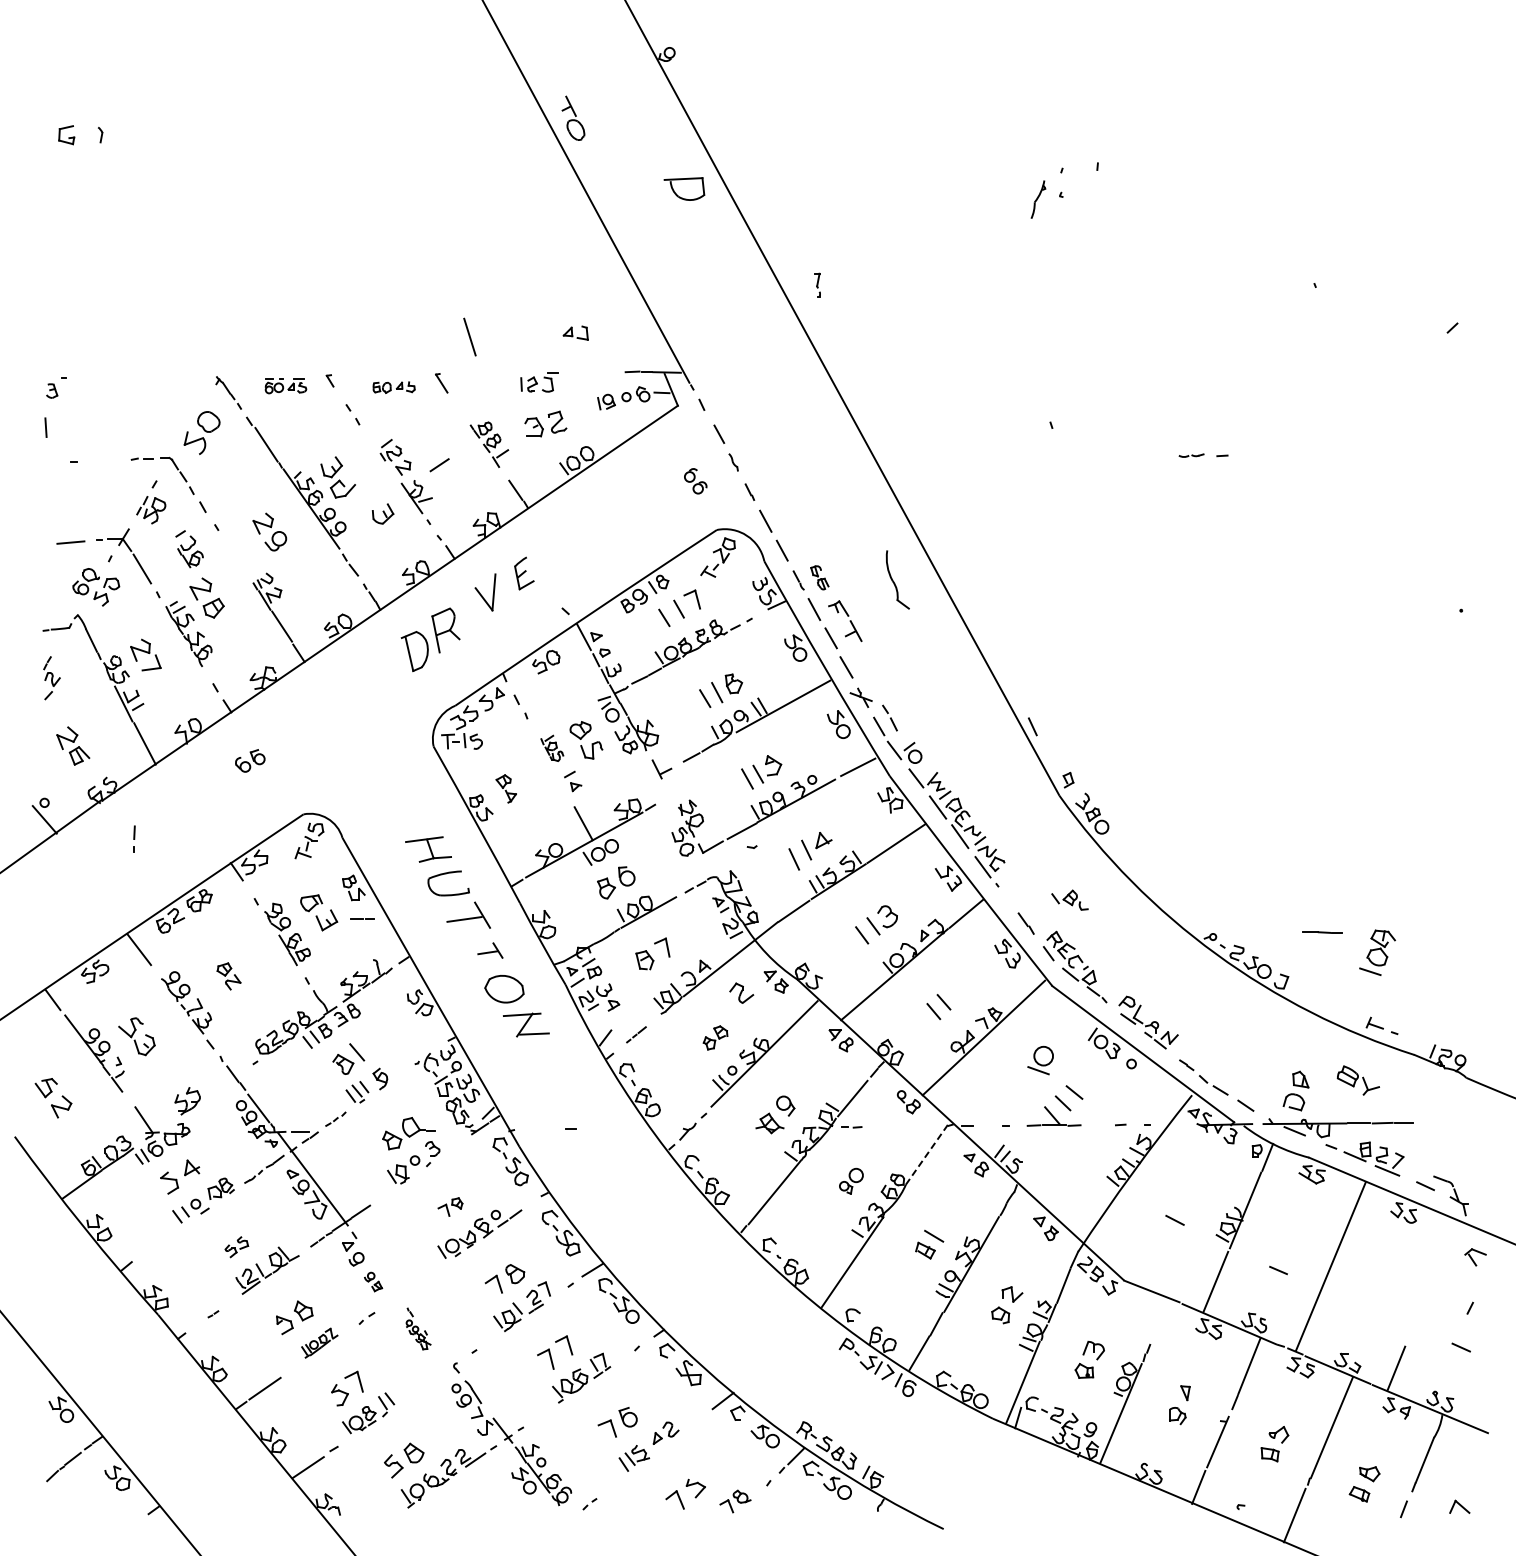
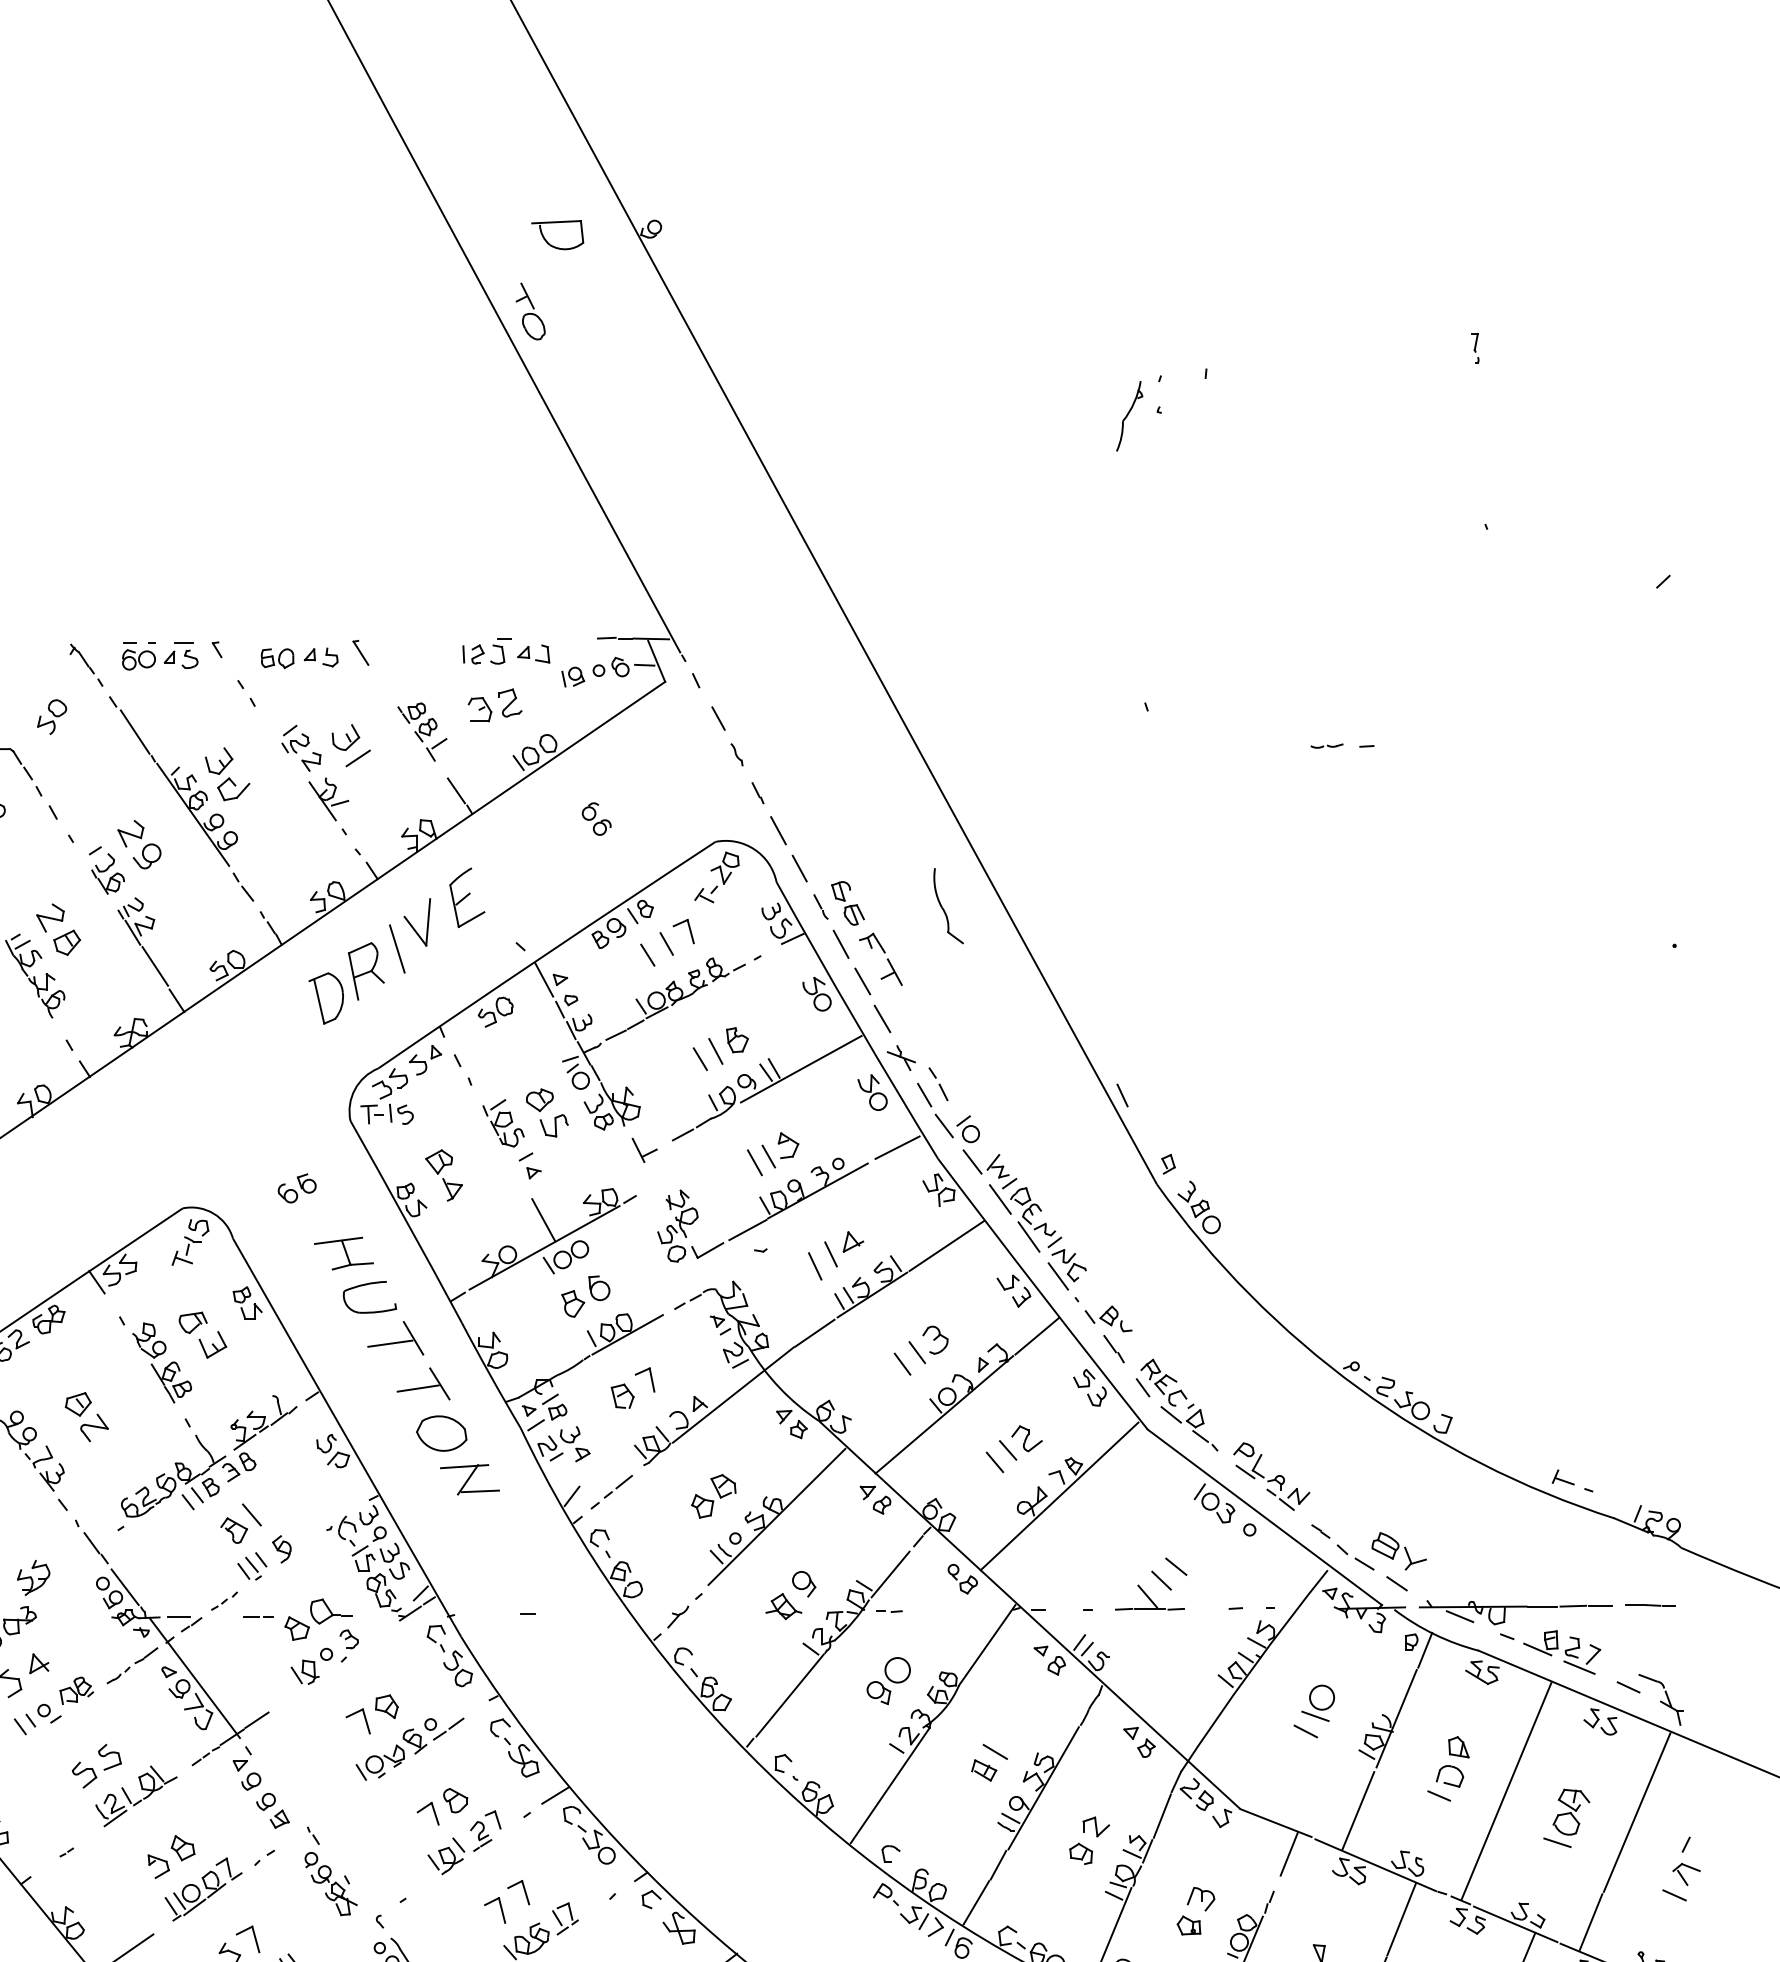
part: (684, 188) -> (557, 234), moved
part: (1038, 199) -> (1129, 416), size x1.43
part: (817, 284) -> (1475, 347), moved
part: (575, 332) -> (533, 653), moved
line: (469, 336) -> (396, 948), moved
part: (285, 386) -> (159, 657), size x1.43
part: (393, 387) -> (298, 658), size x1.43
part: (201, 433) -> (51, 717), size x0.62
part: (695, 481) -> (596, 819), moved
part: (382, 513) -> (345, 736), moved
part: (189, 549) -> (106, 870), moved
part: (524, 573) -> (467, 897), size x1.43
part: (819, 577) -> (847, 903), size x1.43
part: (551, 748) -> (502, 1123), size x1.43
part: (250, 760) -> (297, 1187), moved
part: (506, 788) -> (444, 1174), size x1.43
part: (1069, 899) -> (1107, 1318), moved
line: (362, 918) -> (258, 1615), moved
line: (1322, 932) -> (1650, 1605), moved
part: (490, 950) -> (423, 1383), size x1.67
part: (1377, 952) -> (1566, 1817), moved
part: (228, 976) -> (86, 1417), size x1.43
part: (741, 992) -> (1026, 1437), moved
part: (636, 1034) -> (611, 1491), size x1.67
part: (715, 1037) -> (713, 1495), size x1.43
part: (1040, 1060) -> (1317, 1703), moved
part: (1357, 1080) -> (1397, 1551), moved
part: (1295, 1090) -> (1451, 1761), moved
line: (928, 1153) -> (988, 1645), dashed -> solid
part: (851, 1181) -> (888, 1681), size x1.43
part: (450, 1206) -> (372, 1713), size x1.67
part: (236, 1246) -> (96, 1765), size x1.67
part: (1475, 1257) -> (1686, 1874), moved
part: (373, 1281) -> (273, 1810), size x1.43
line: (1431, 1282) -> (1636, 1811), added
line: (1161, 1315) -> (1288, 1854), added
part: (418, 1328) -> (330, 1870), size x1.67
part: (319, 1343) -> (203, 1890), size x1.67

